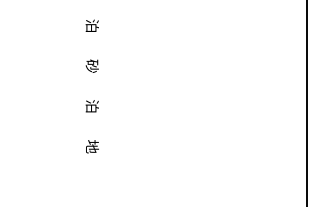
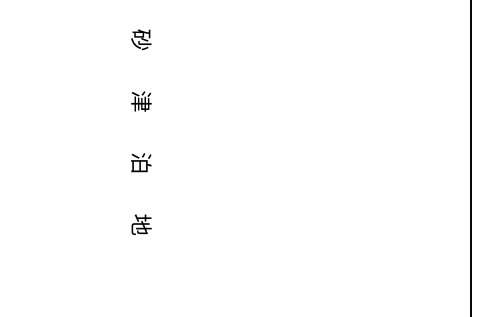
text: (91, 25) -> (140, 38), 泊 -> 砂
text: (91, 65) -> (140, 100), 砂 -> 津

